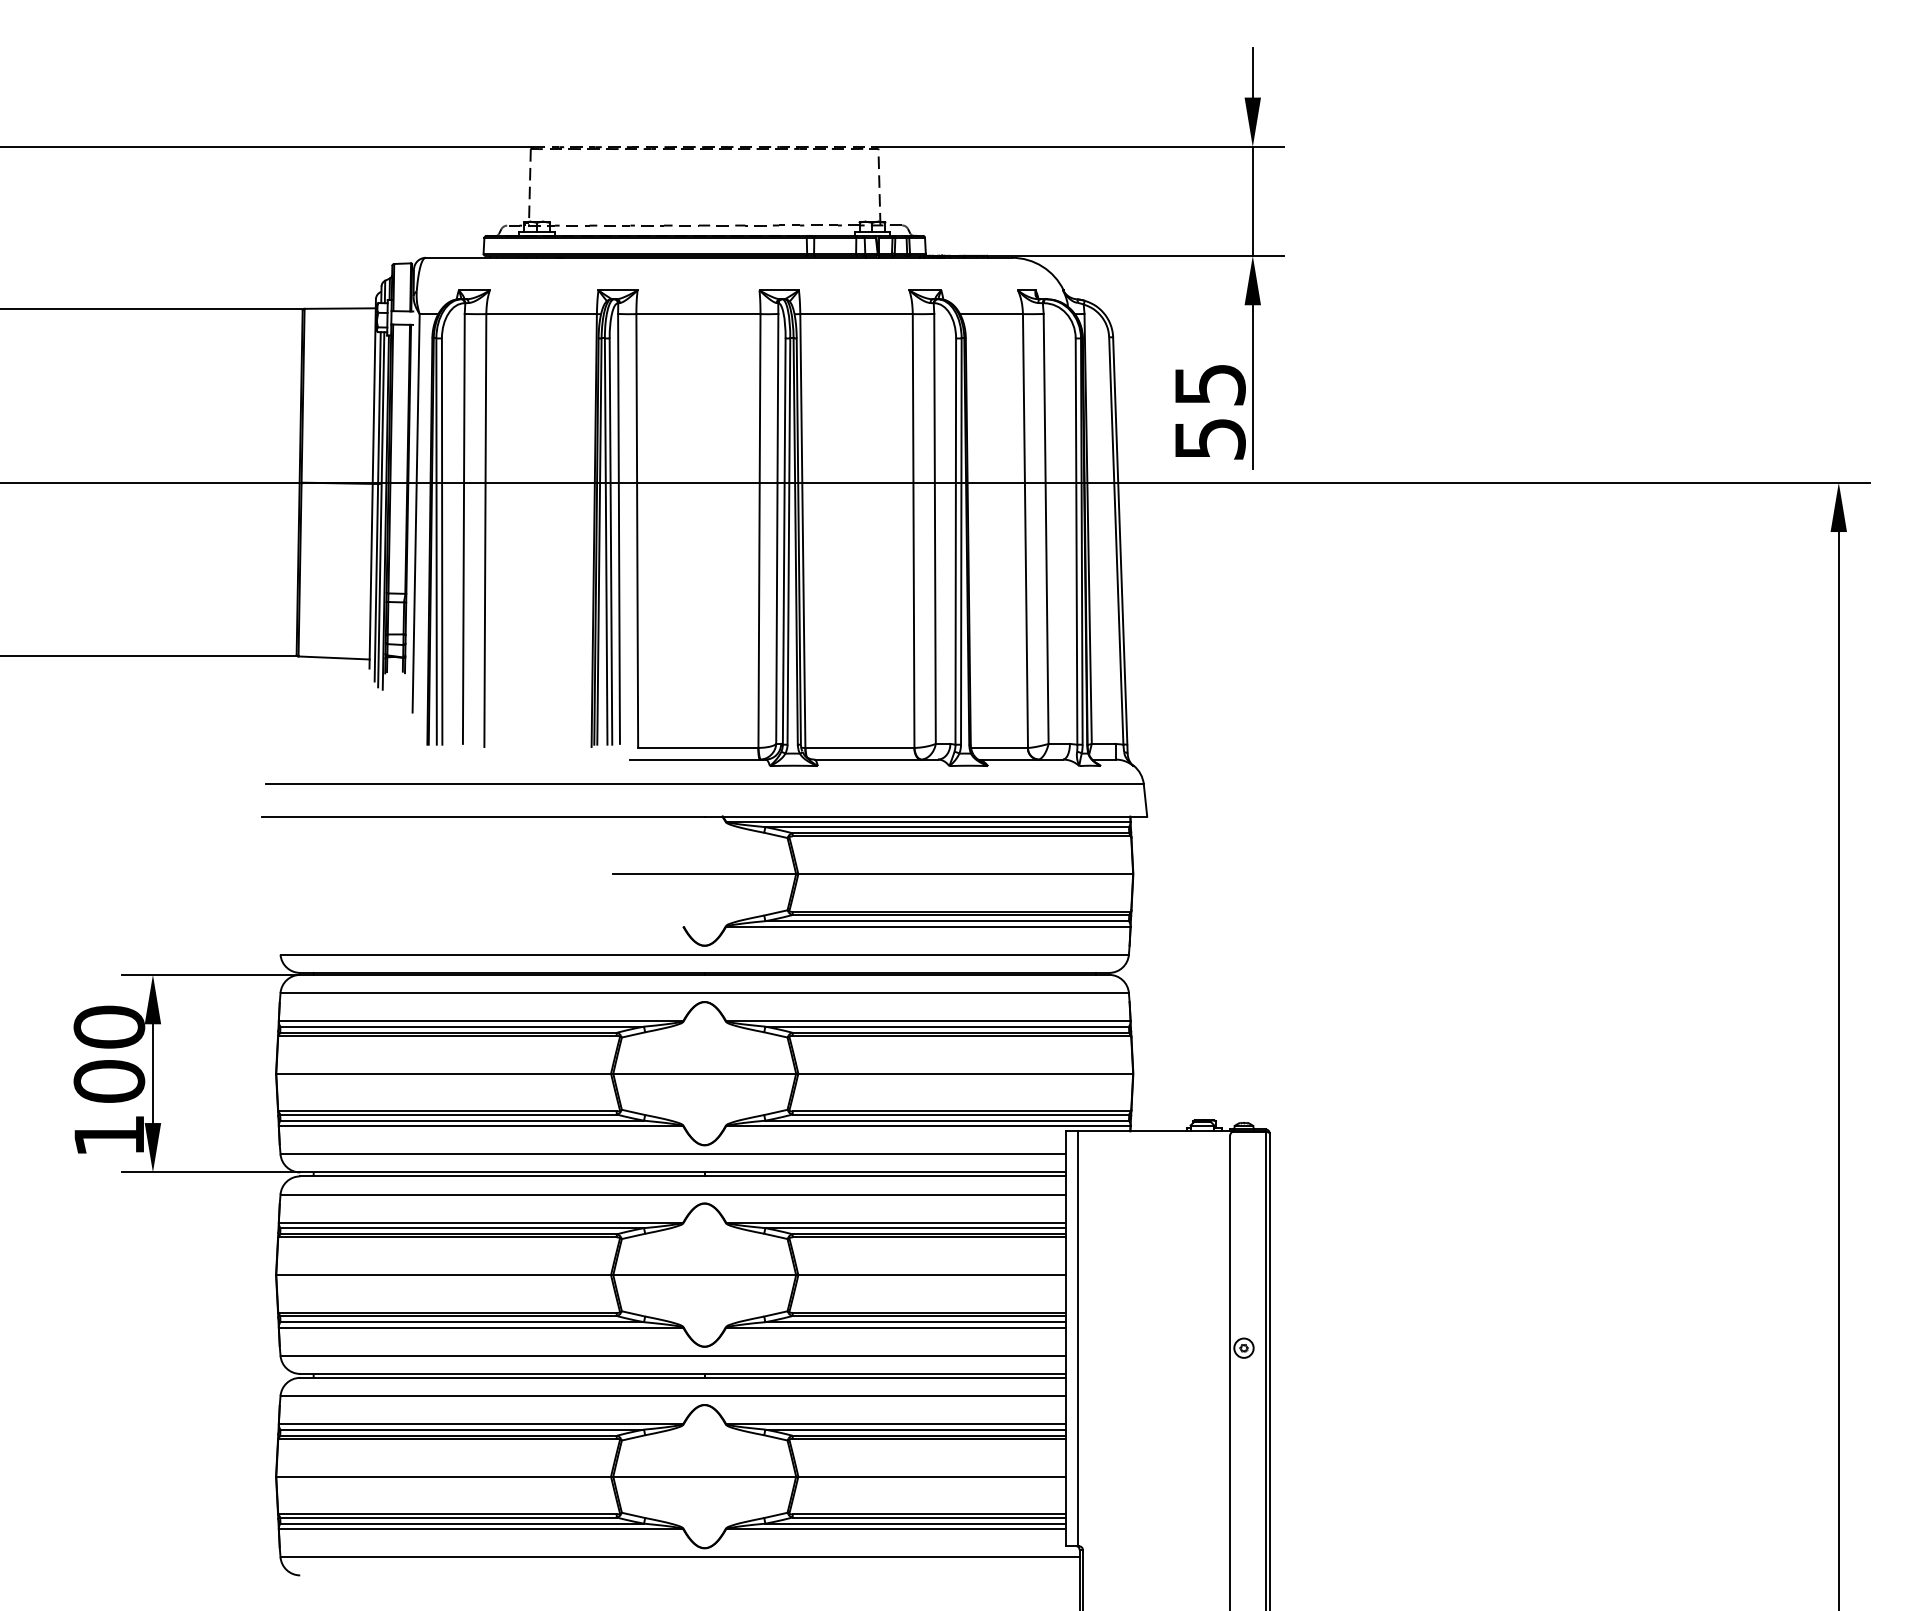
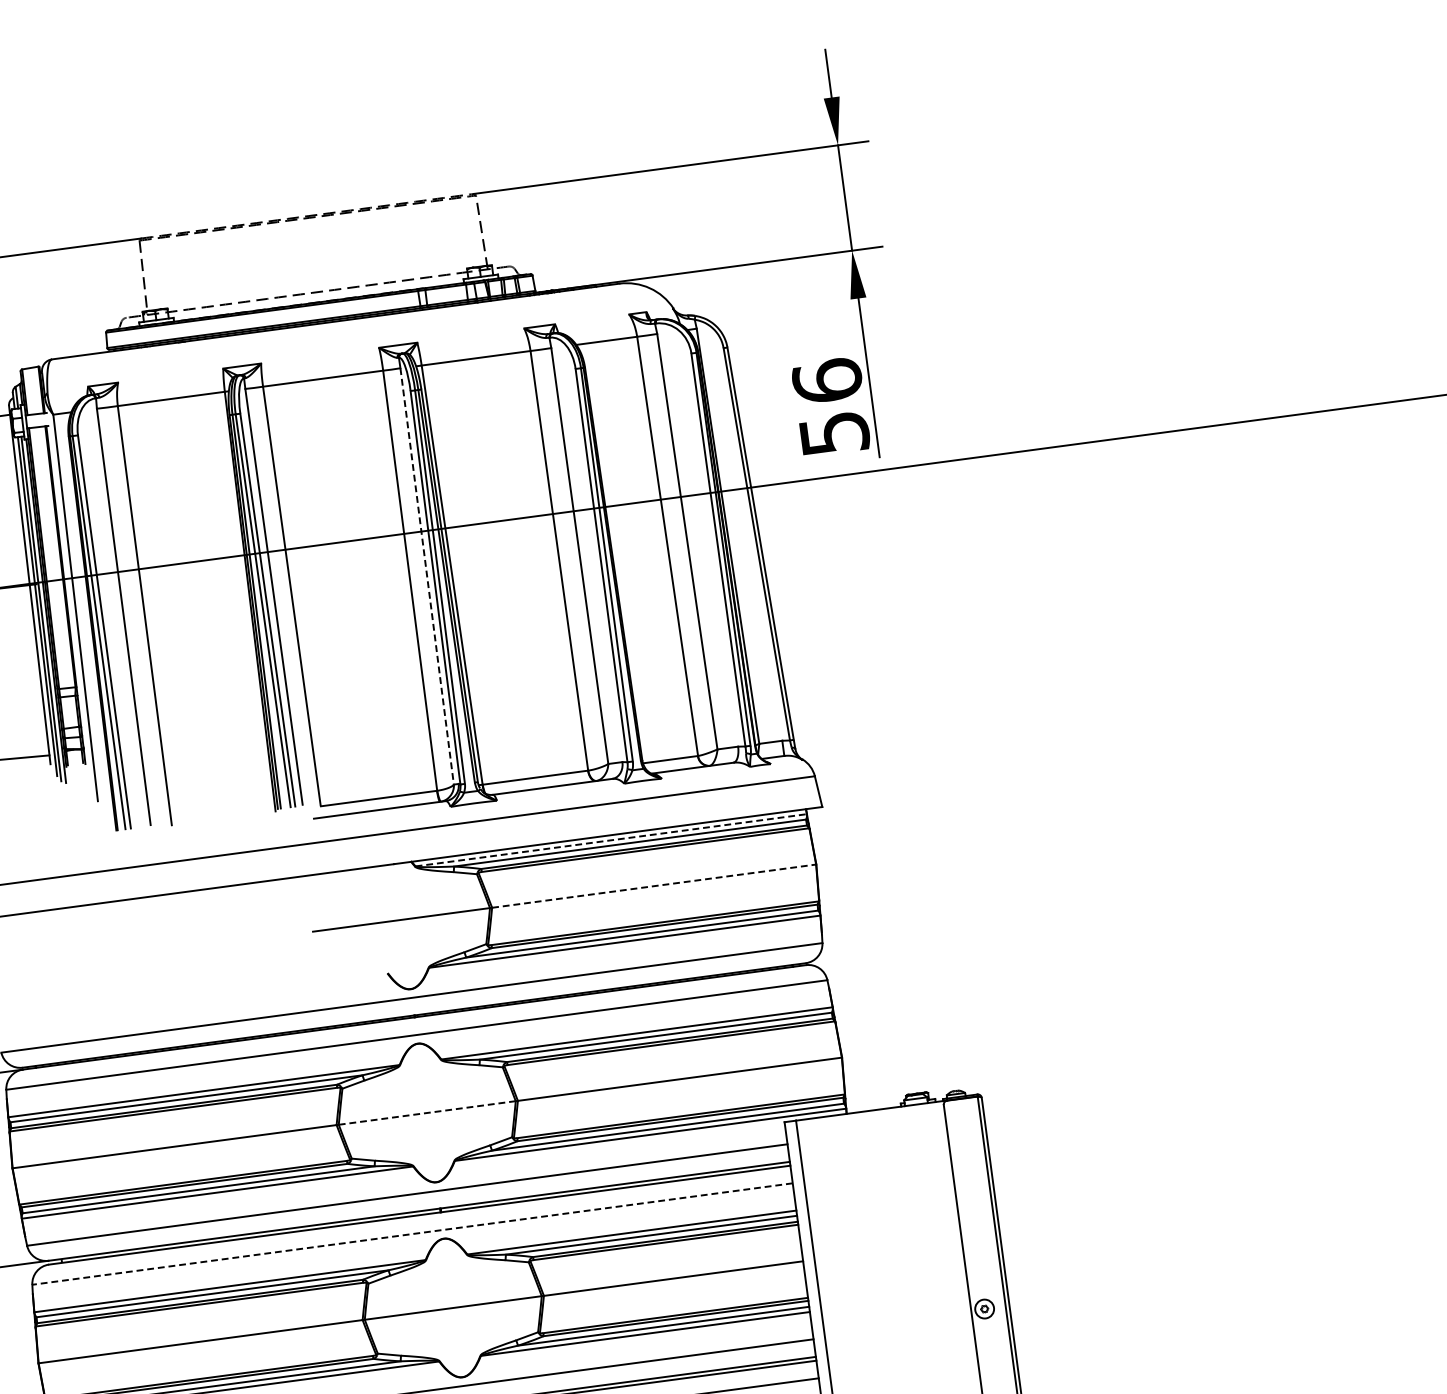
text: (1209, 384) -> (826, 380), 55 -> 56
line: (777, 528) -> (427, 575), solid -> dashed
line: (928, 821) -> (611, 840), solid -> dashed
line: (966, 874) -> (654, 886), solid -> dashed
line: (705, 1073) -> (428, 1112), solid -> dashed
line: (673, 1194) -> (412, 1233), solid -> dashed

